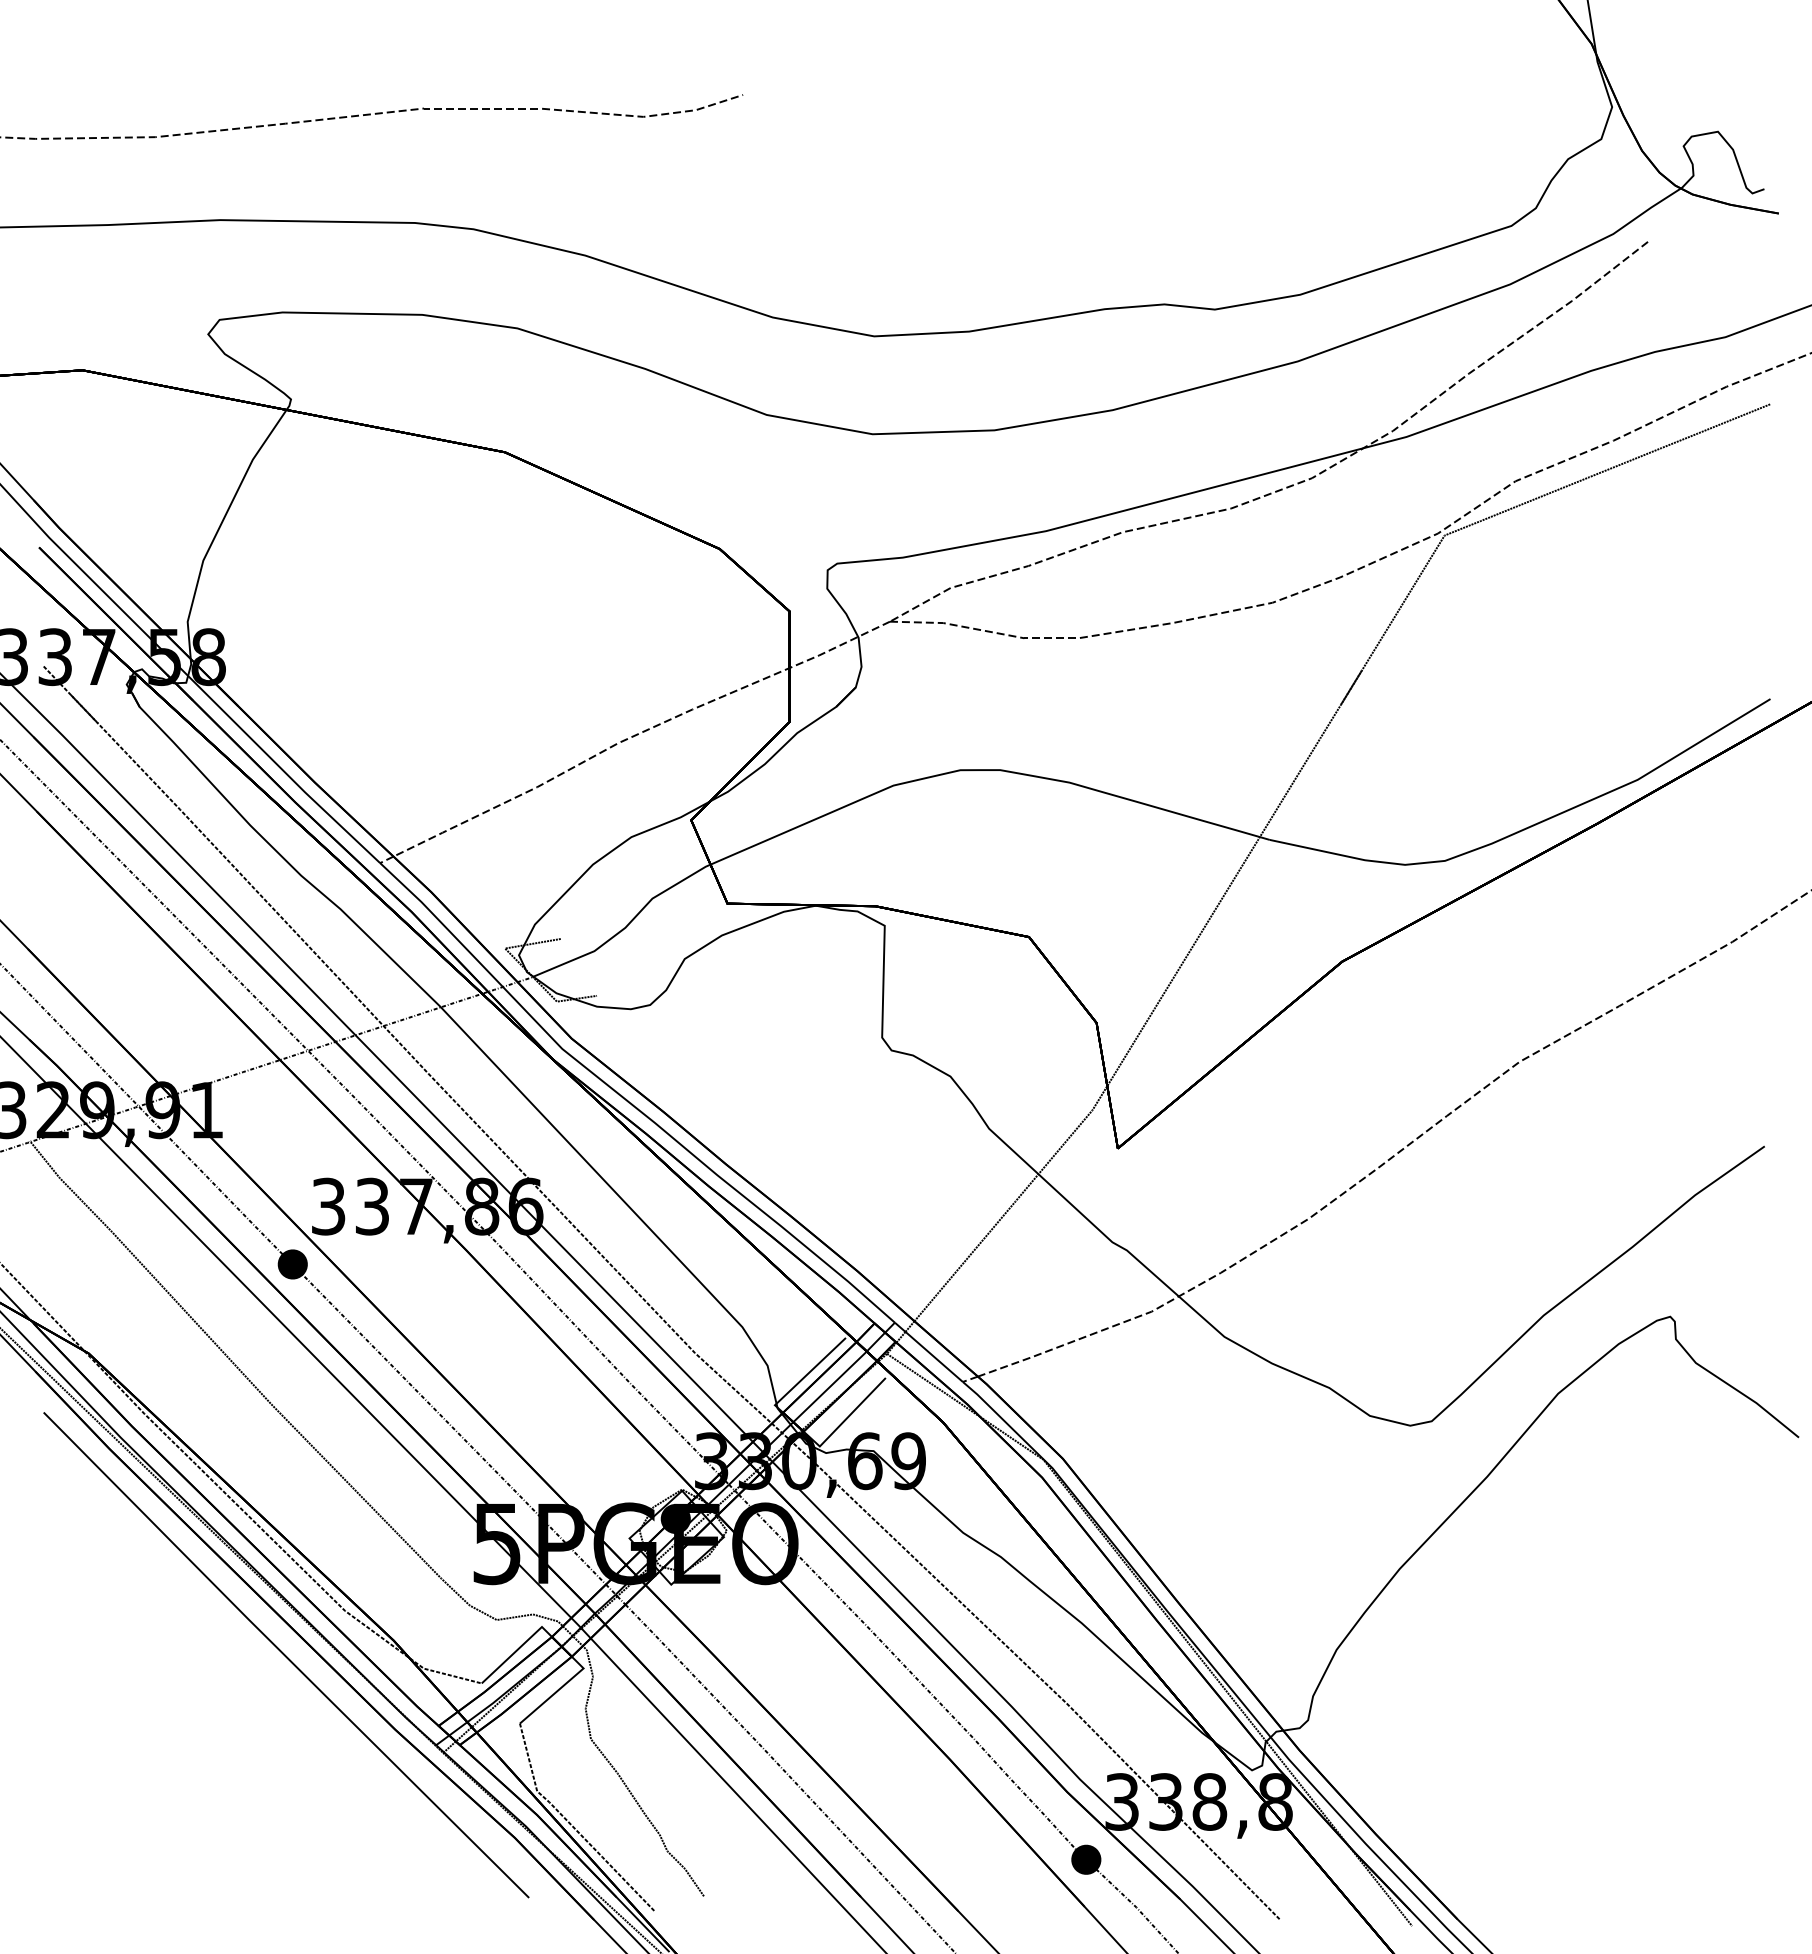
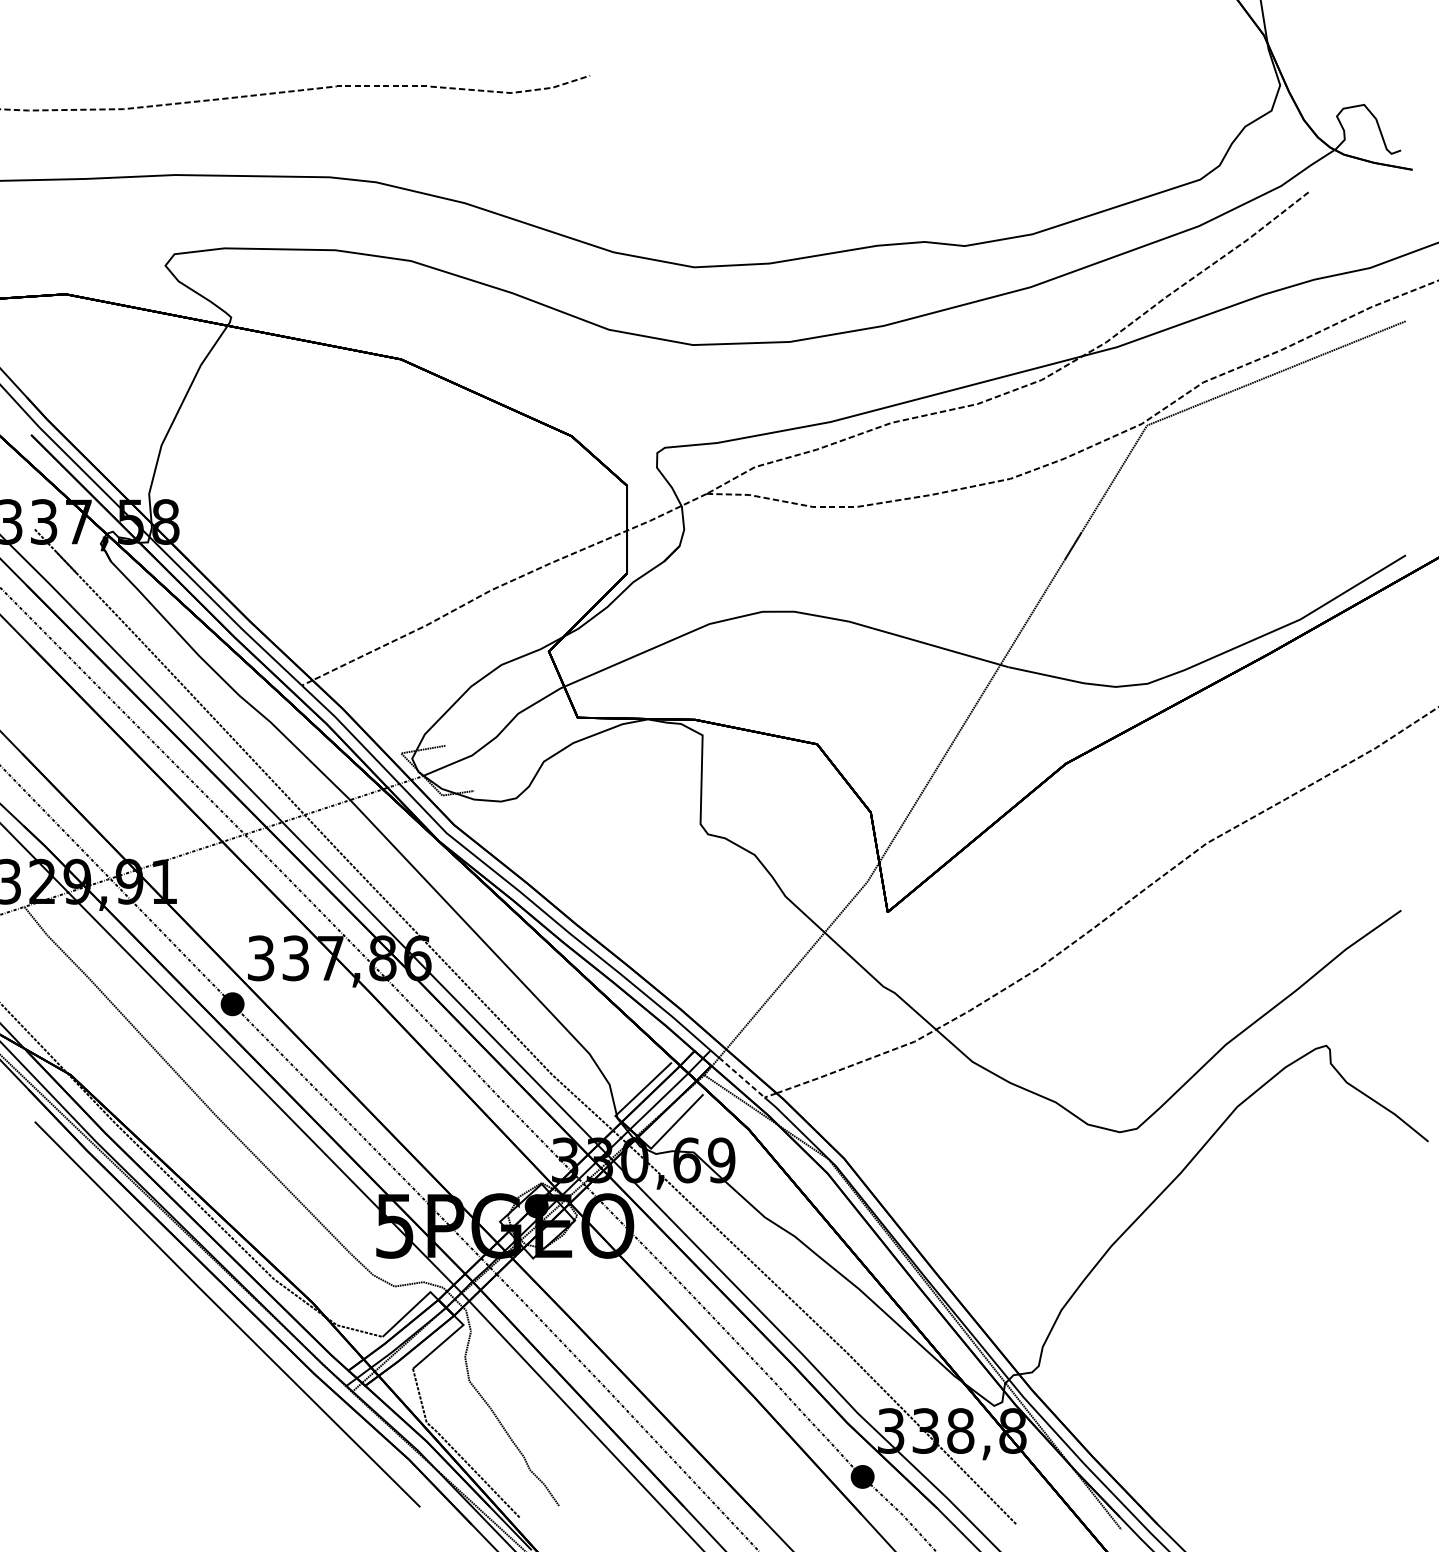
line: (933, 1356) -> (741, 1077), solid -> dashed

